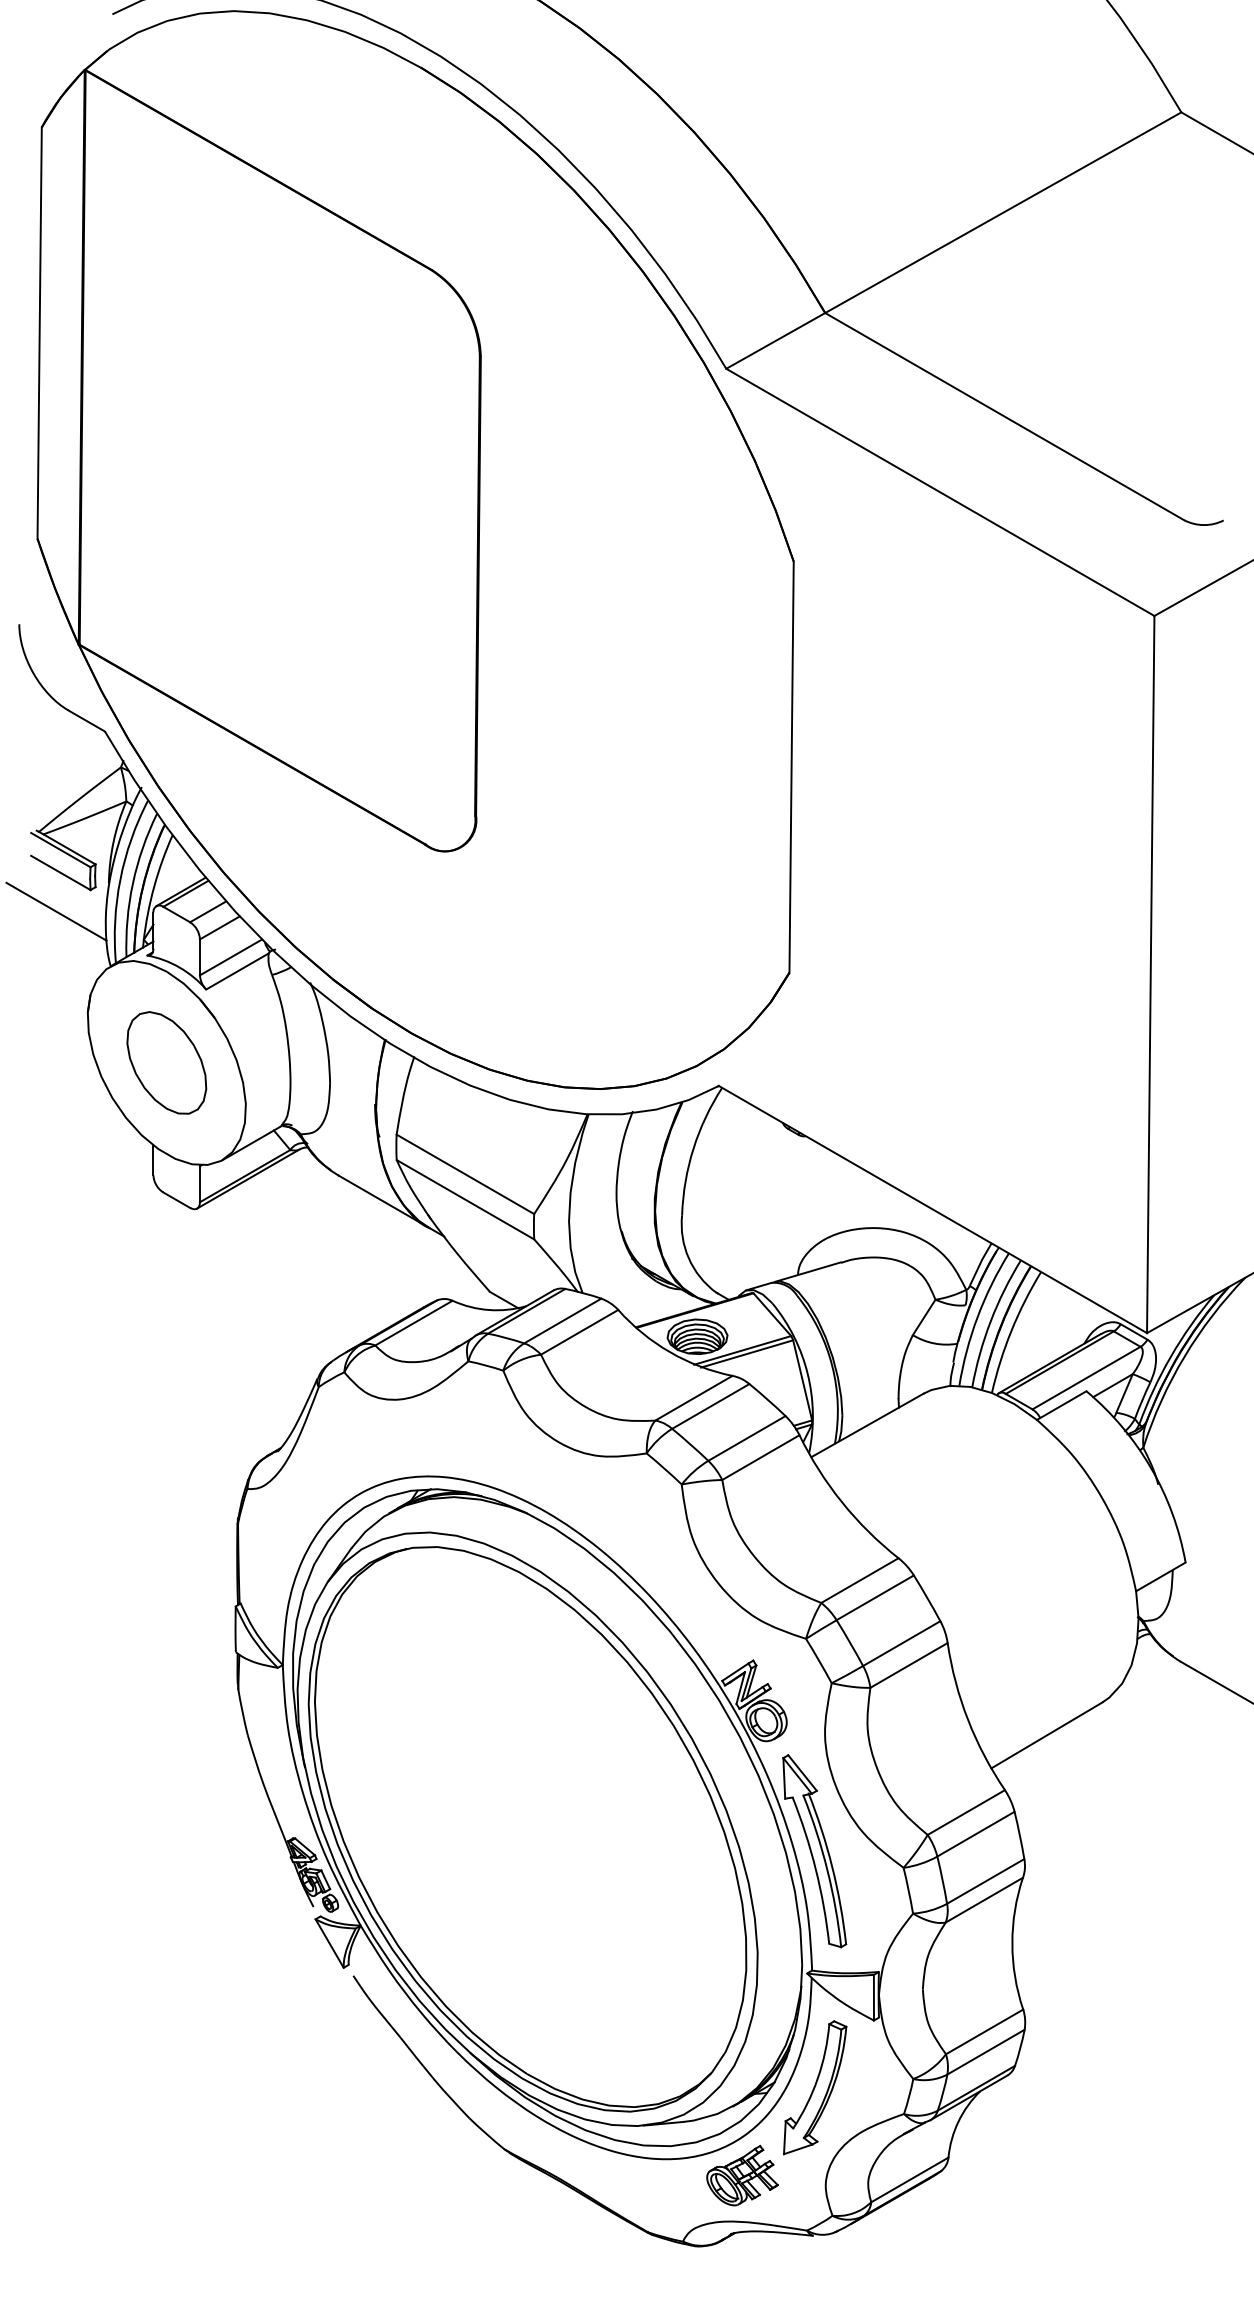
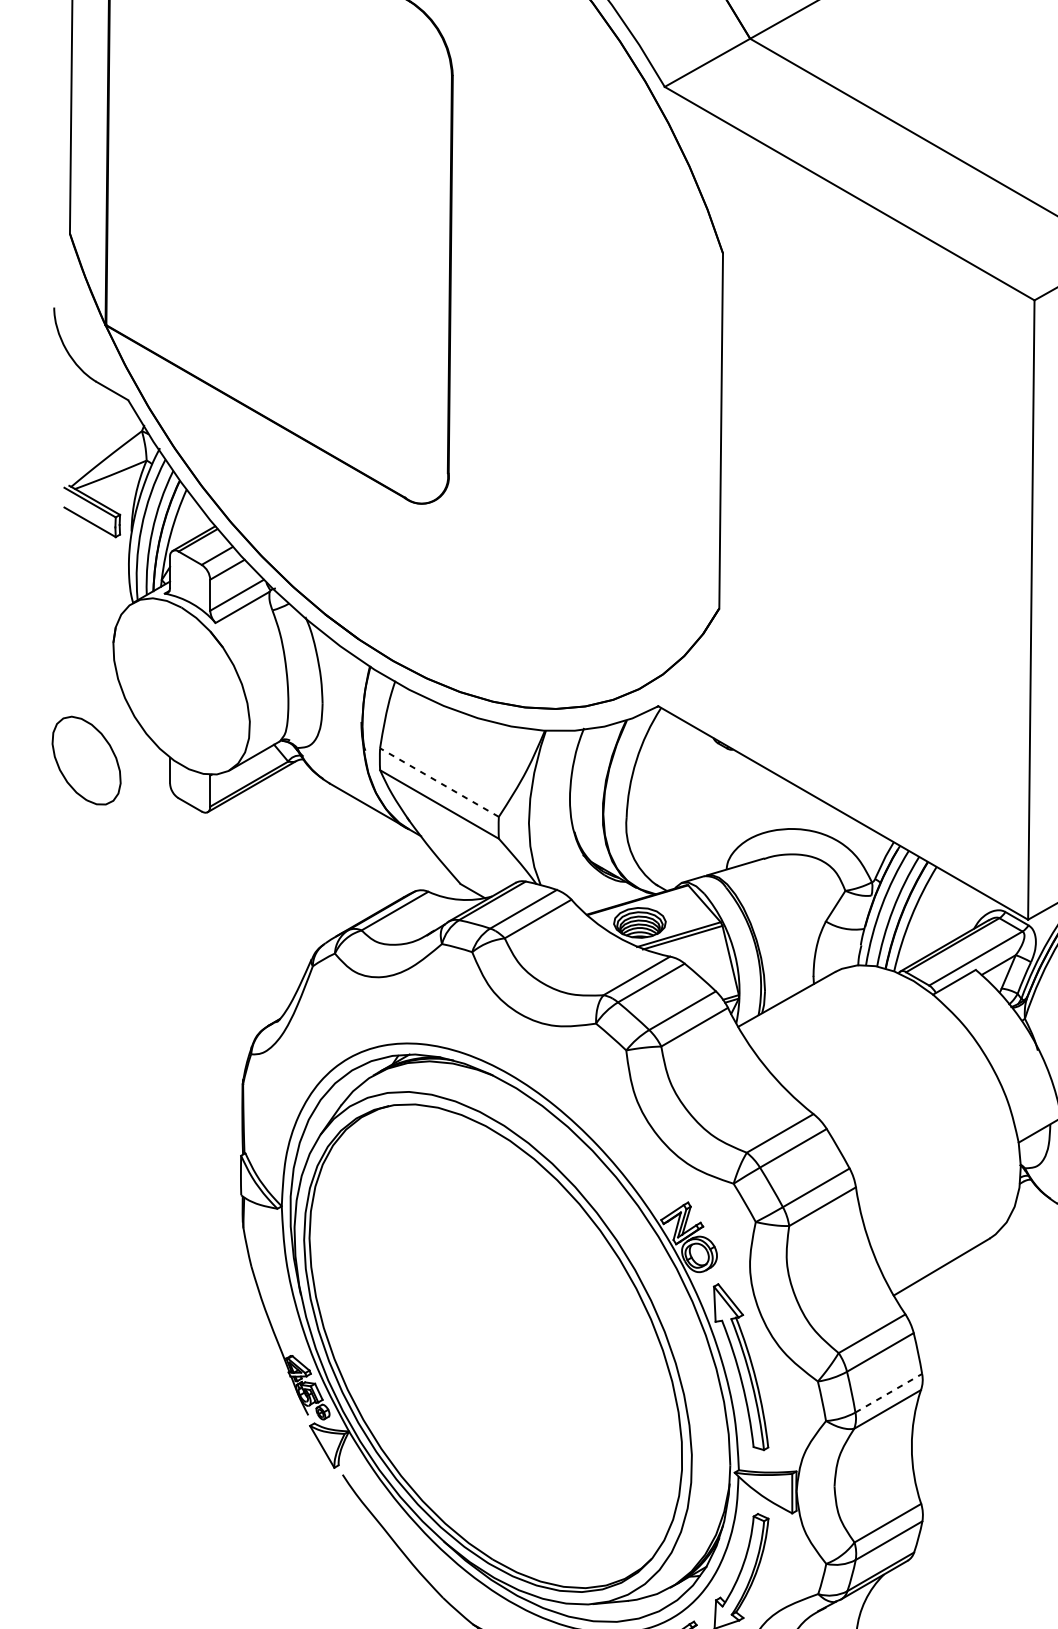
line: (56, 911) -> (86, 555), removed
part: (166, 1062) -> (86, 760), moved
line: (464, 1174) -> (438, 782), solid -> dashed
line: (985, 1881) -> (888, 1393), solid -> dashed

